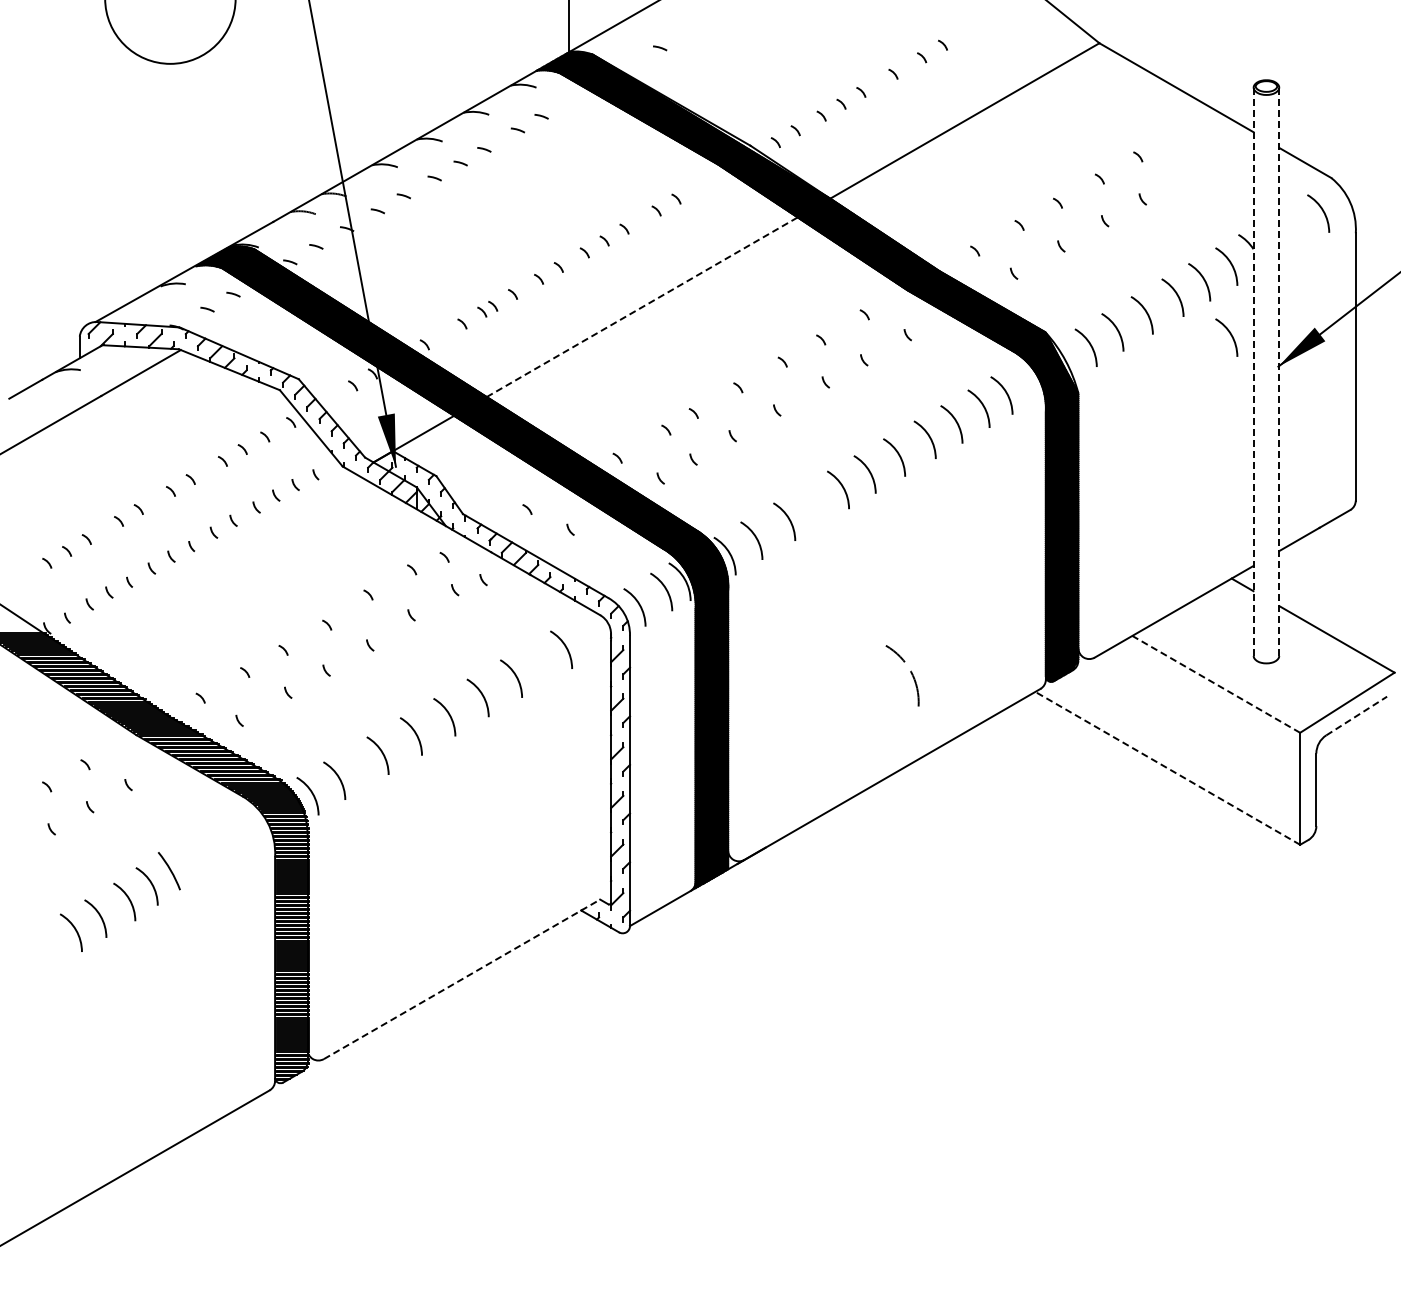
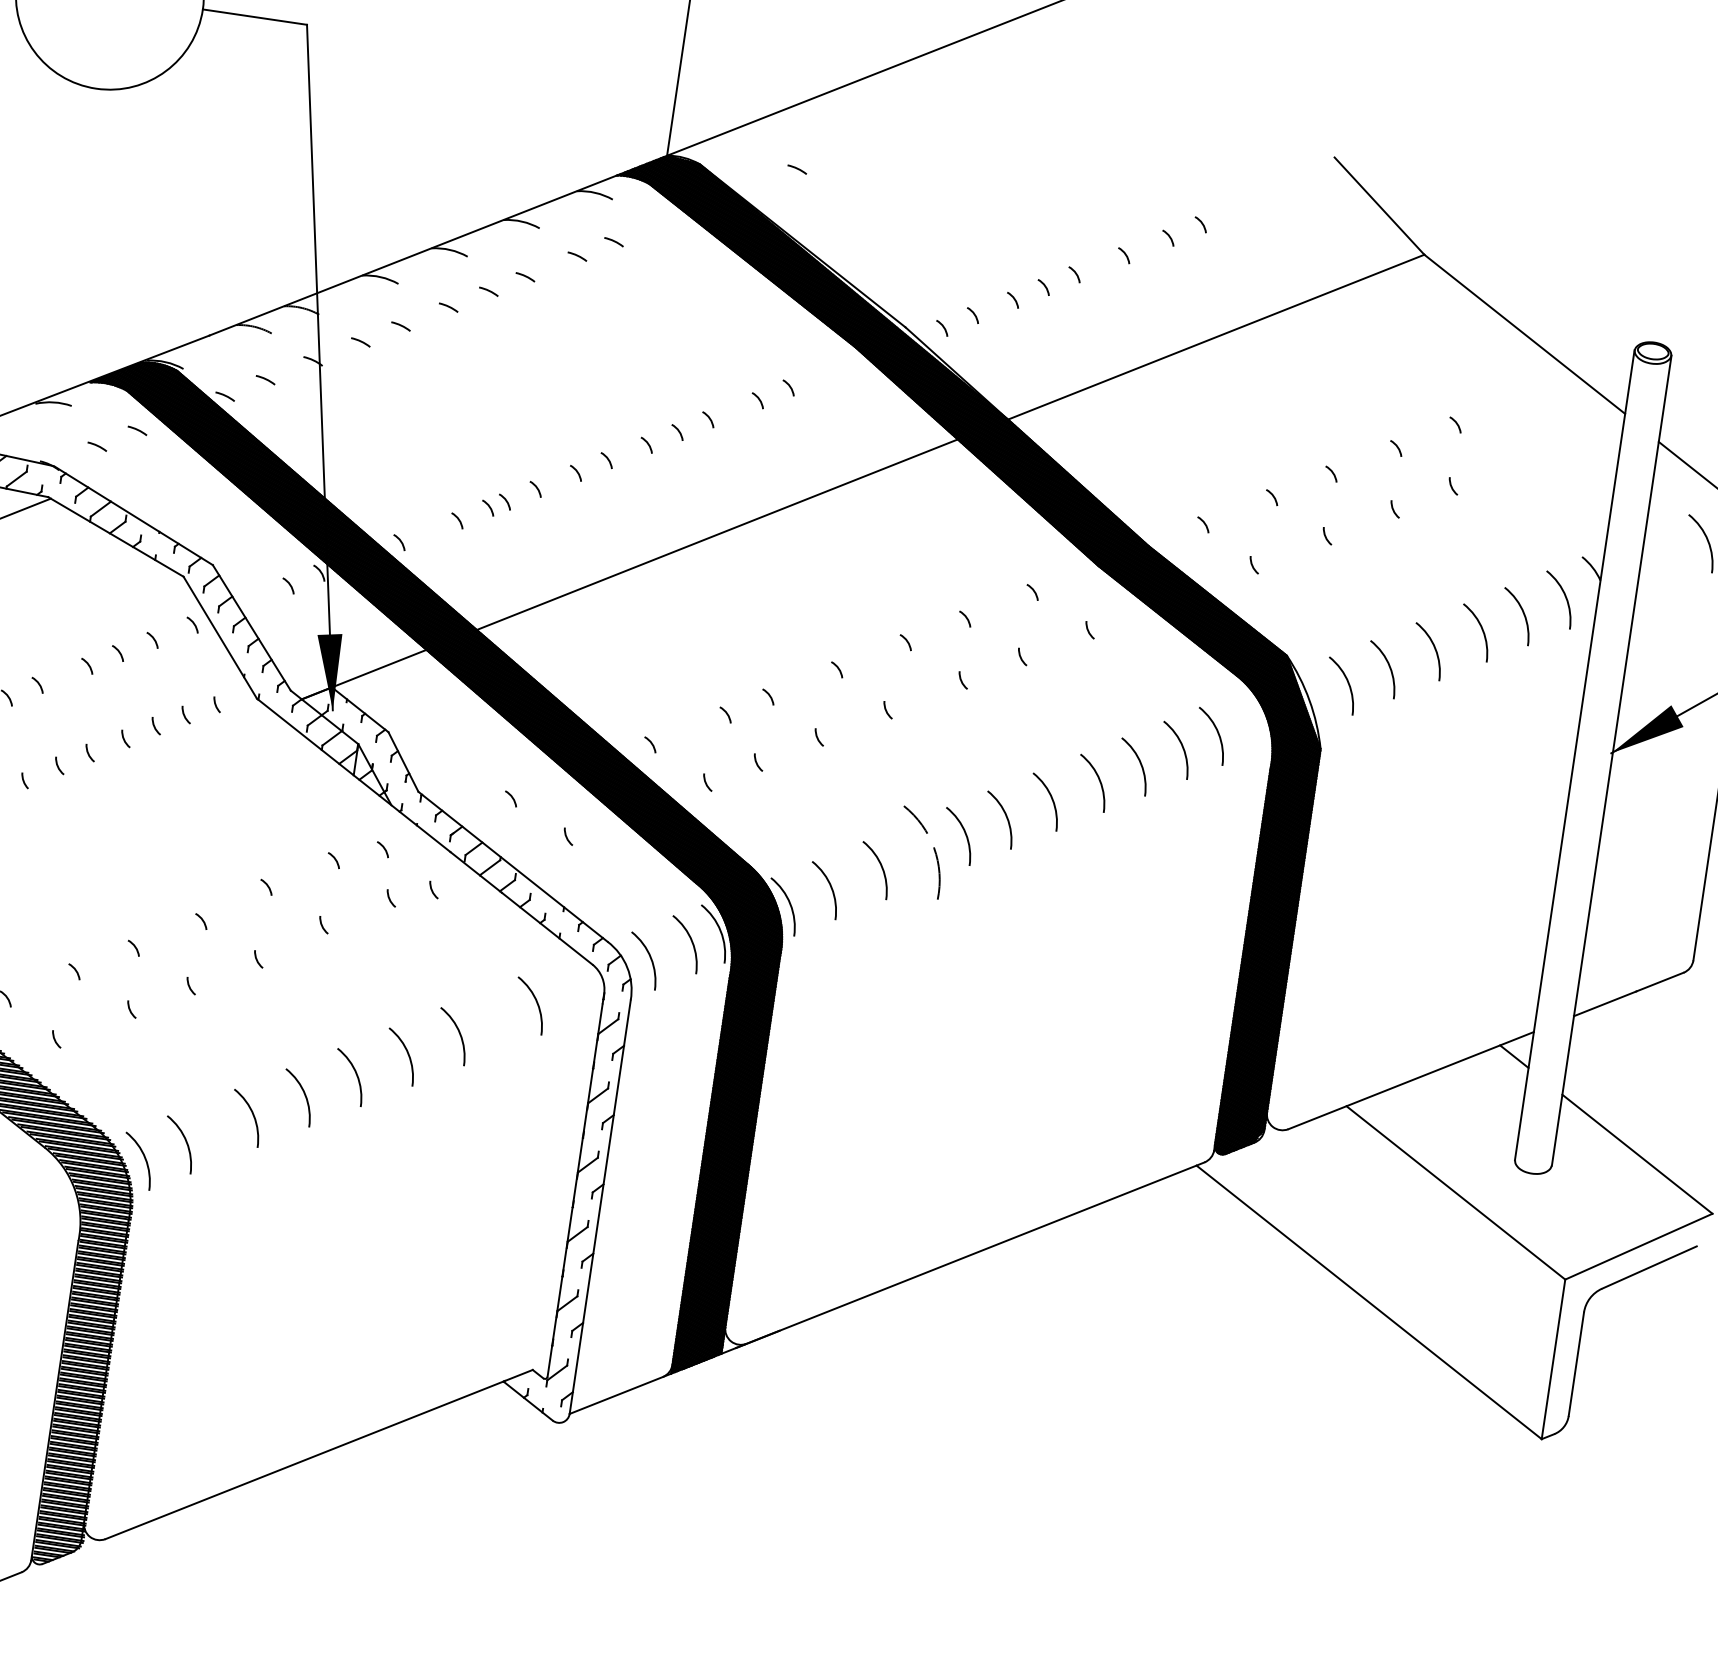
line: (642, 307) -> (717, 535), dashed -> solid
arc: (1230, 335) -> (1549, 698), removed
line: (1253, 371) -> (1574, 754), dashed -> solid
line: (1279, 371) -> (1611, 760), dashed -> solid
arc: (910, 673) -> (933, 850), moved
line: (1216, 684) -> (1456, 1193), dashed -> solid
line: (1357, 715) -> (1650, 1266), dashed -> solid
line: (1167, 768) -> (1368, 1302), dashed -> solid
line: (462, 979) -> (319, 1454), dashed -> solid

